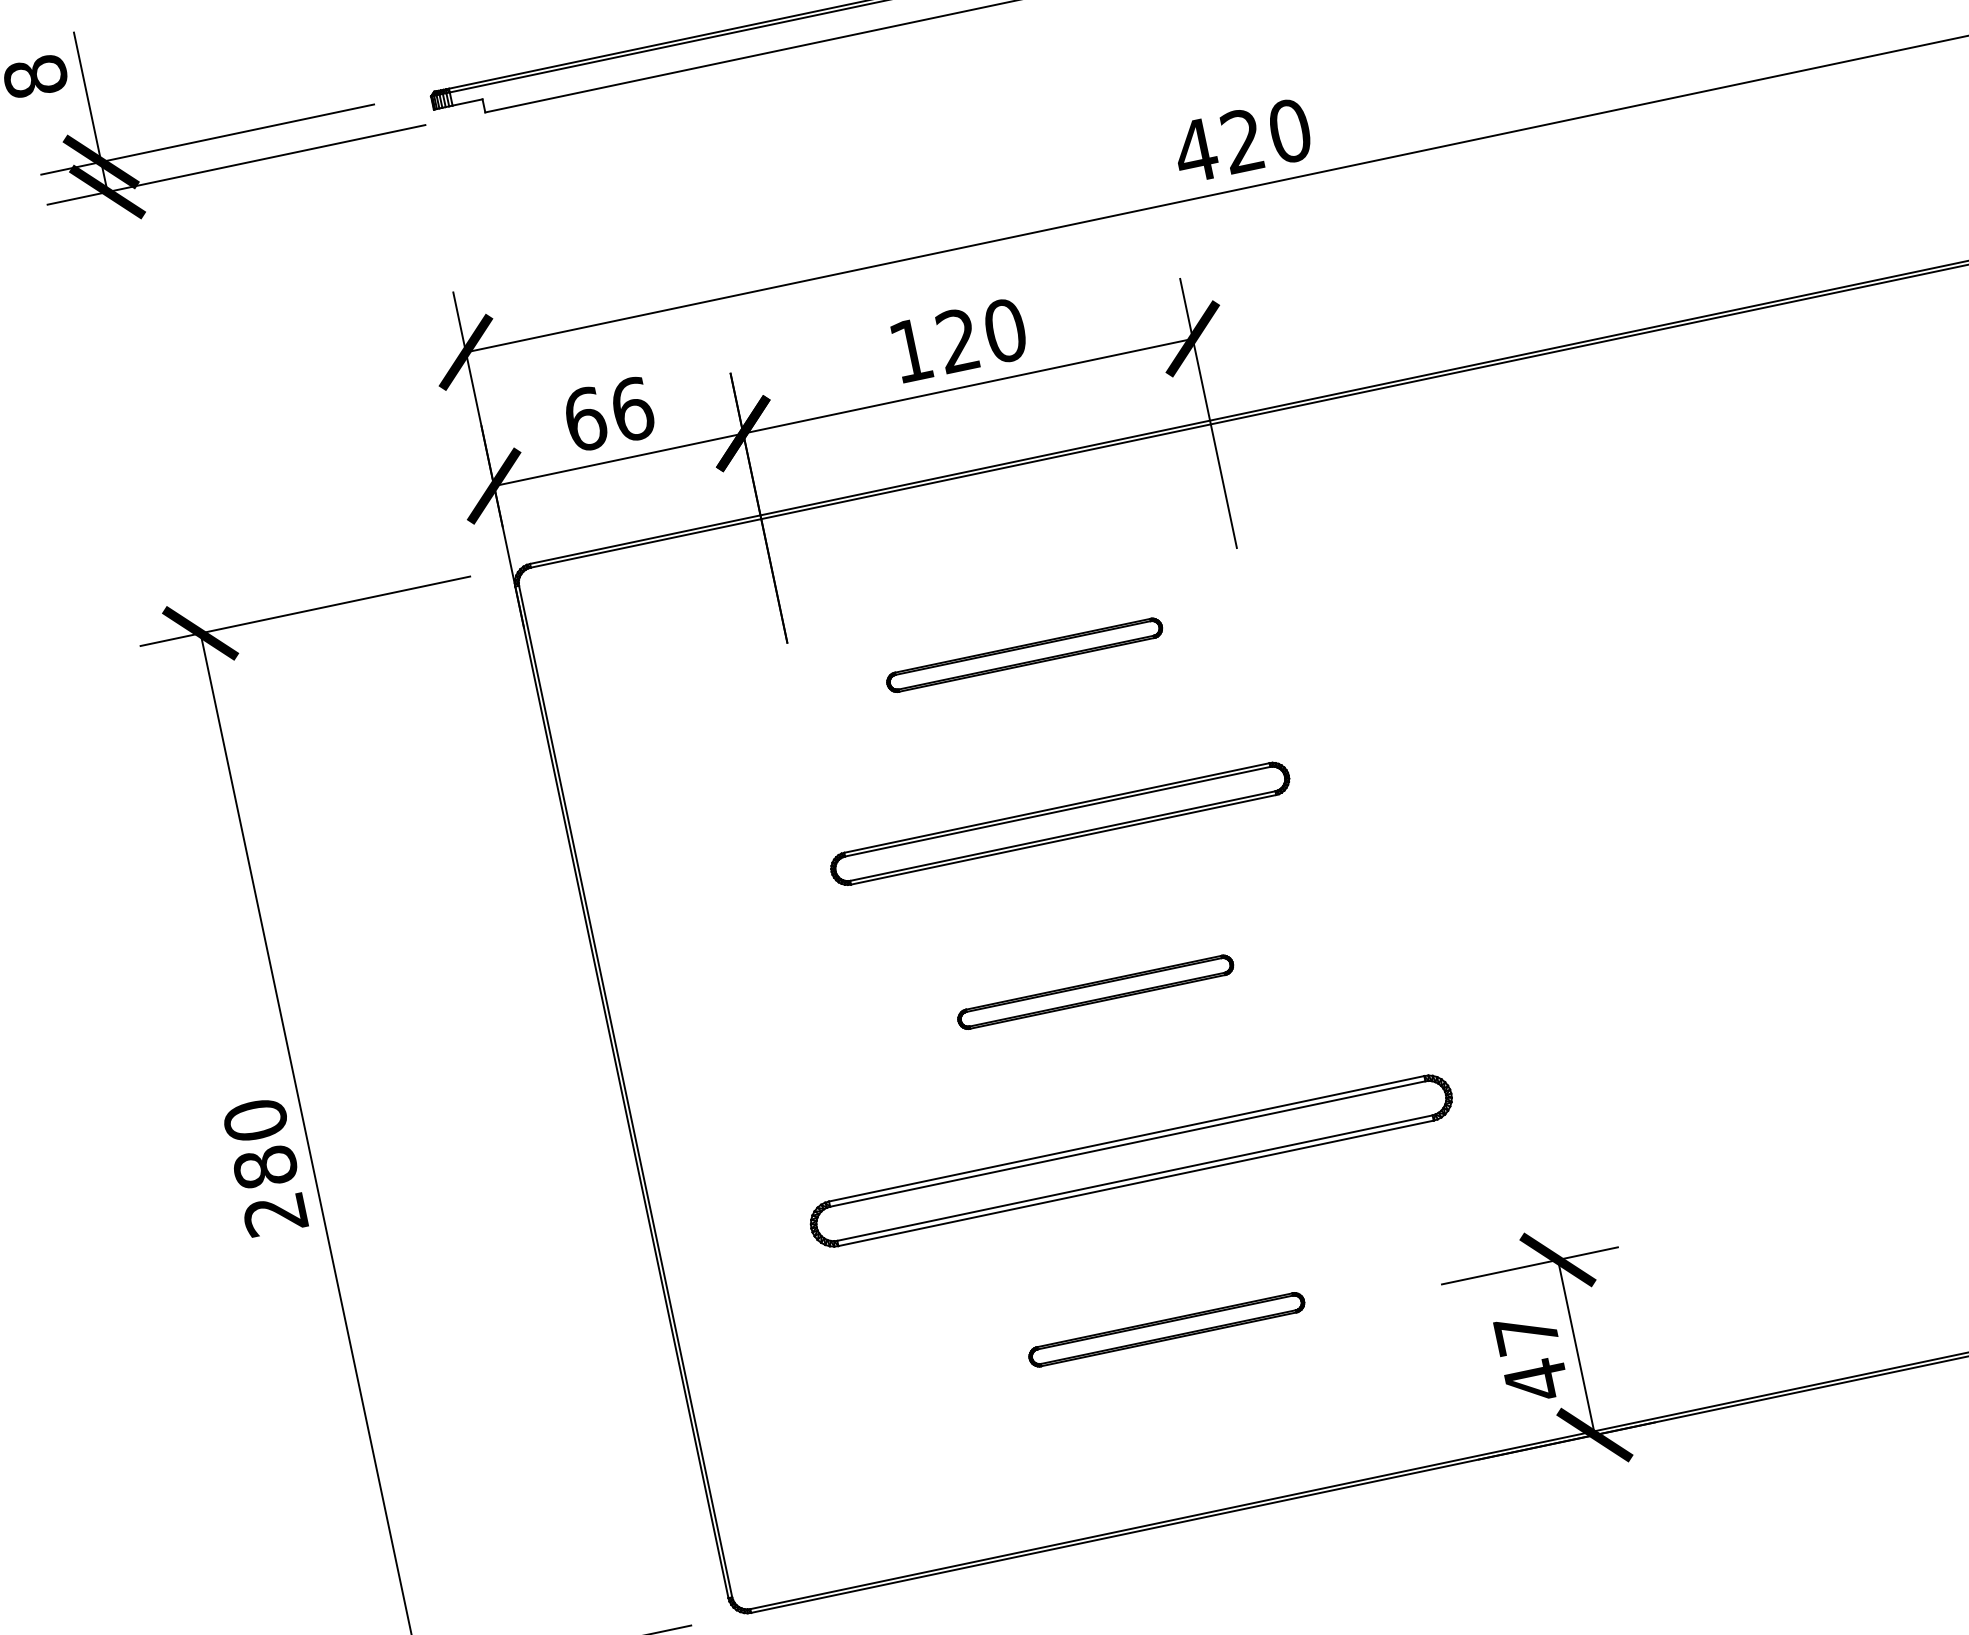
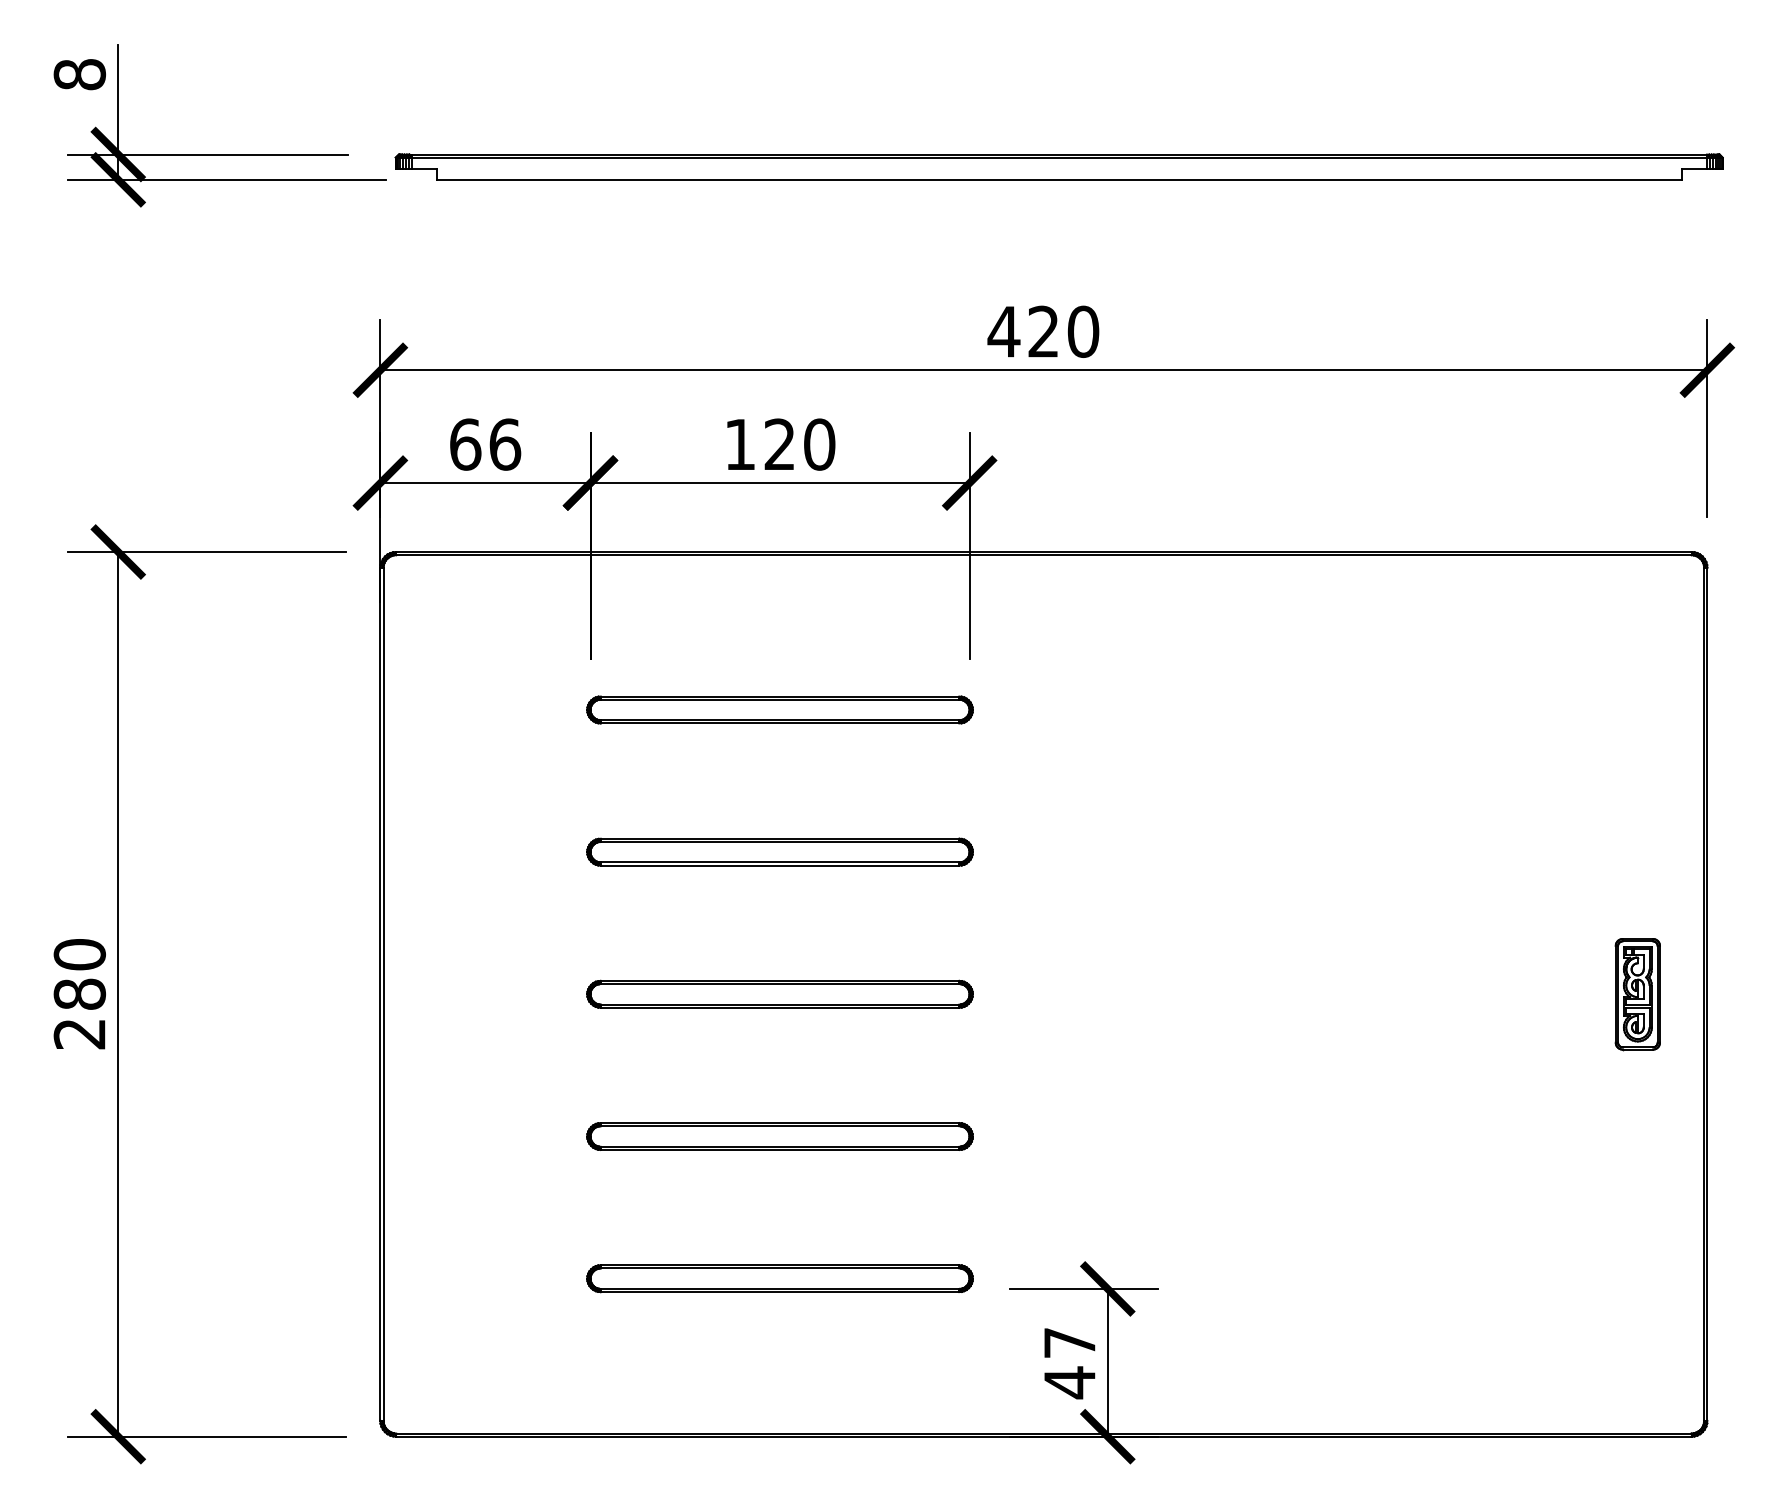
part: (1023, 654) -> (779, 709), size x1.67
part: (1094, 991) -> (779, 993), size x1.67
part: (1130, 1161) -> (779, 1136), size x0.71
part: (1166, 1329) -> (779, 1278), size x1.67

